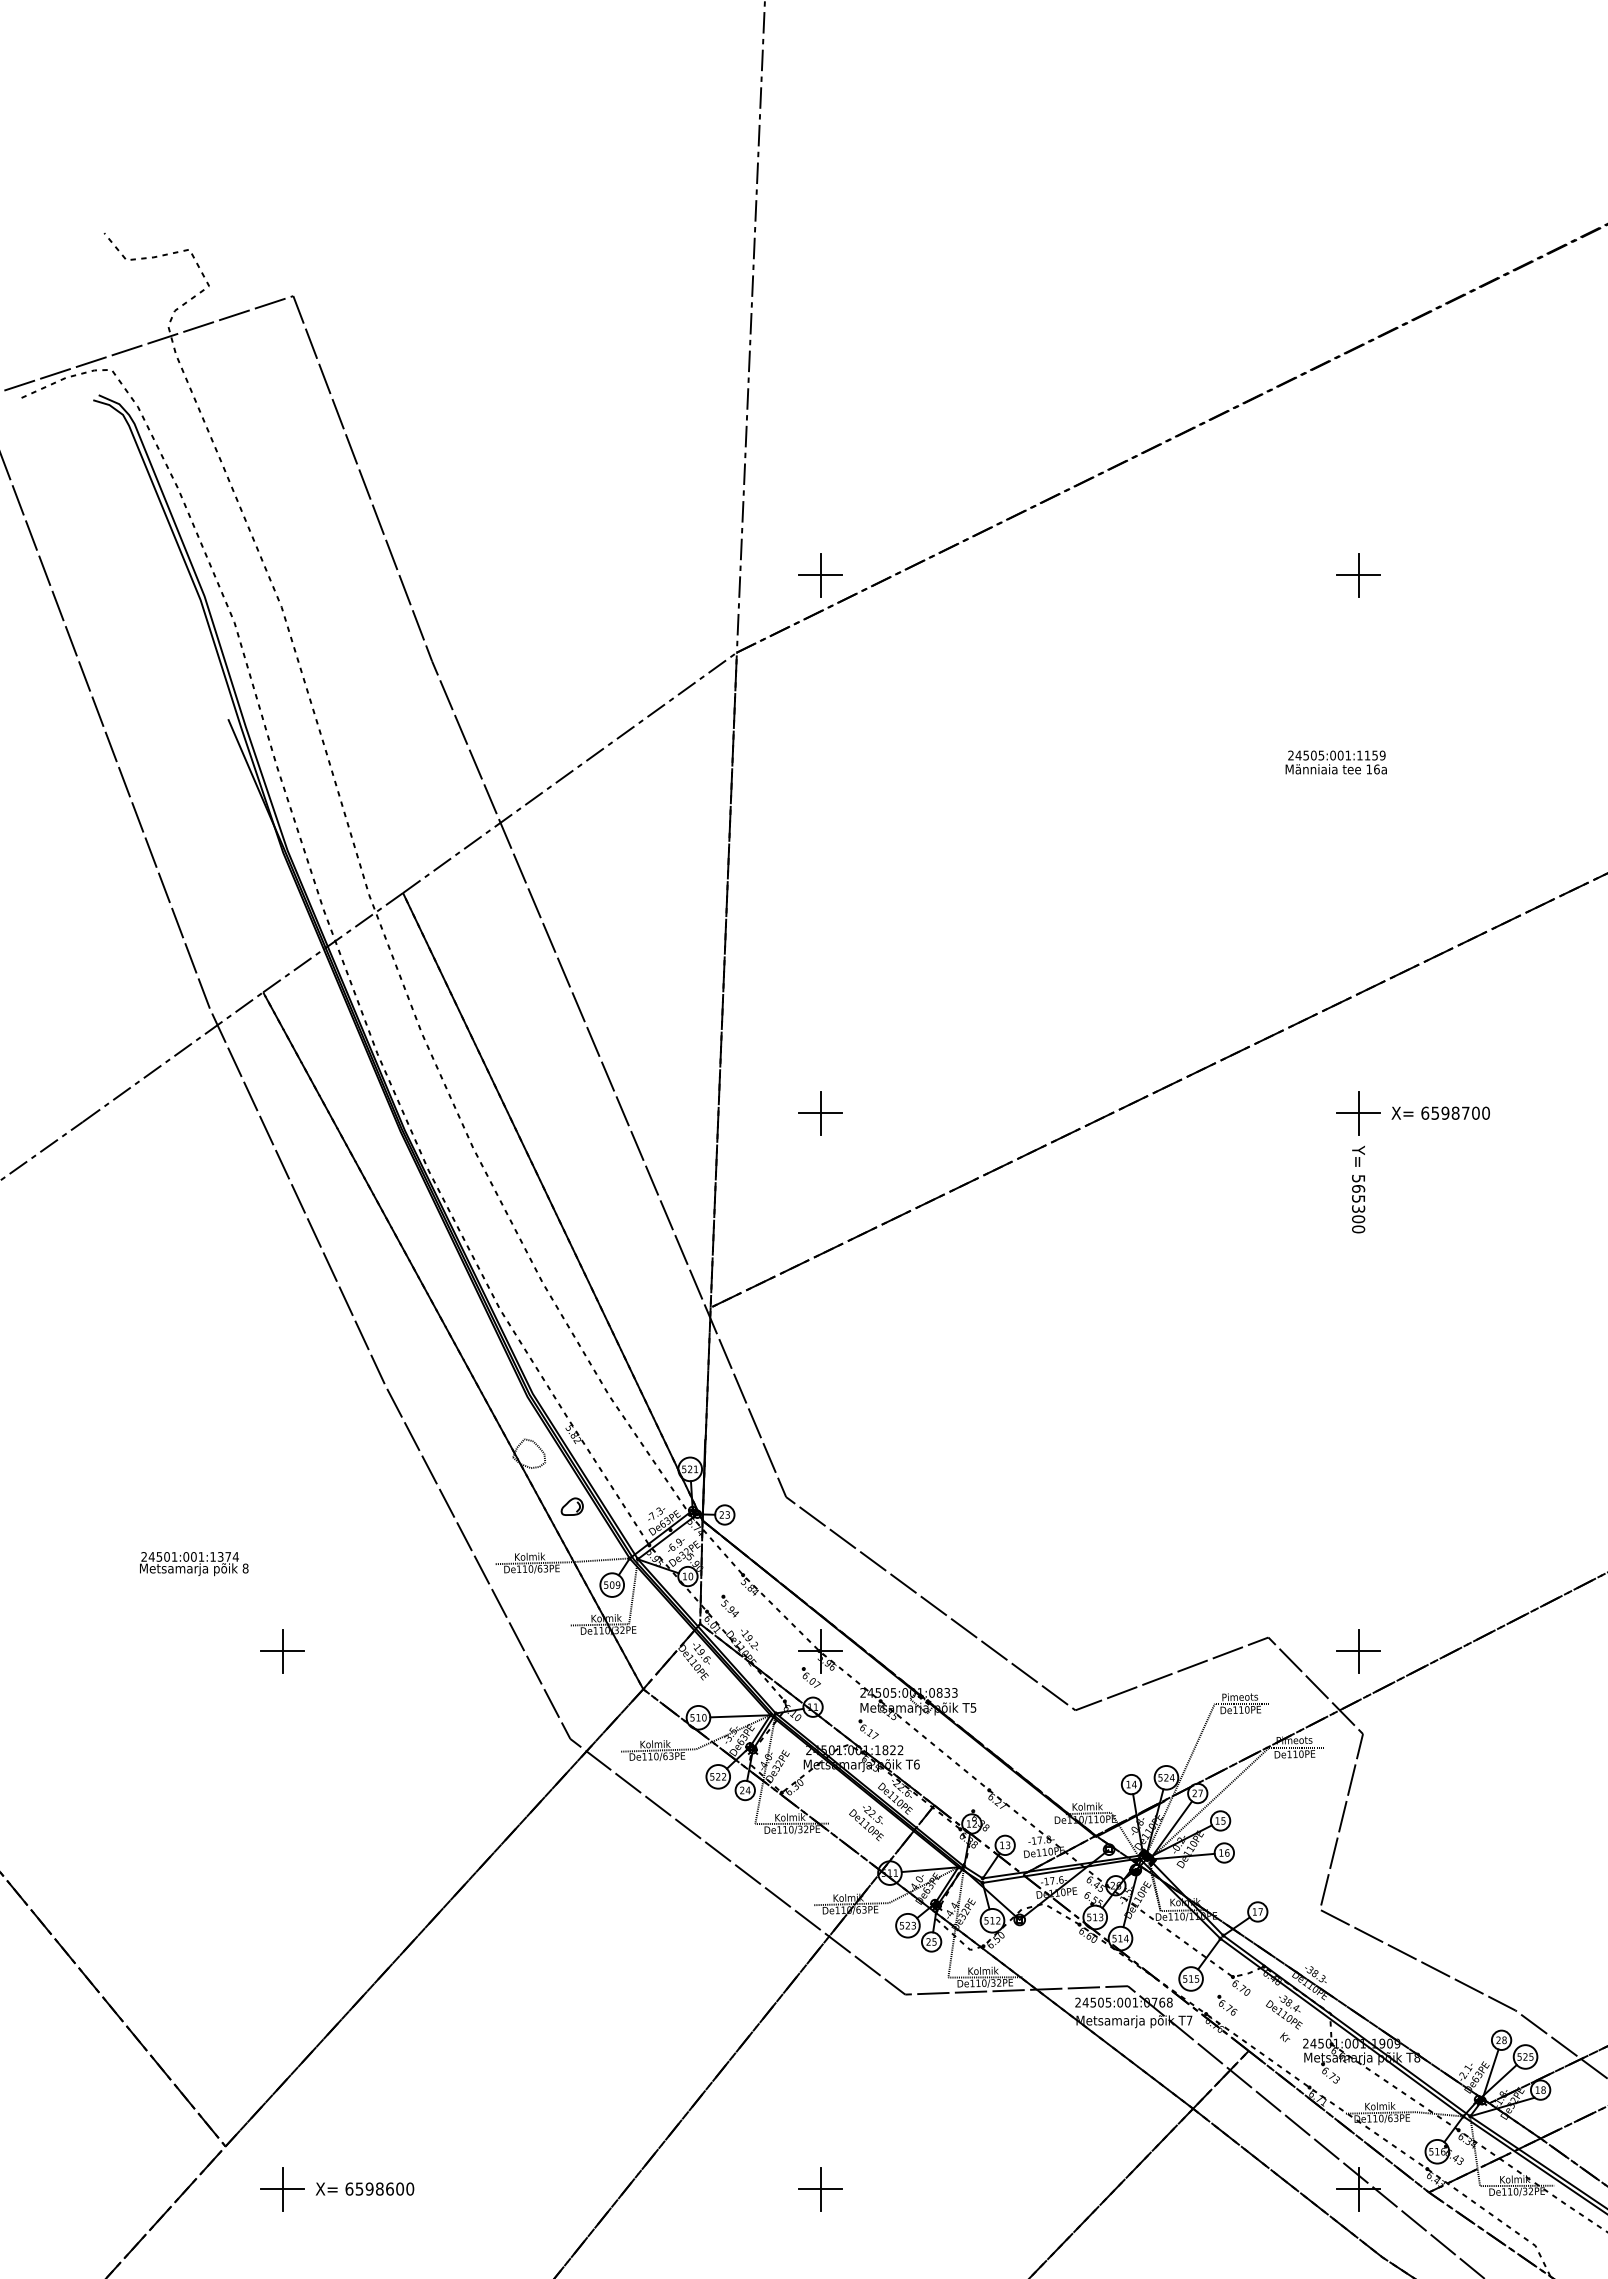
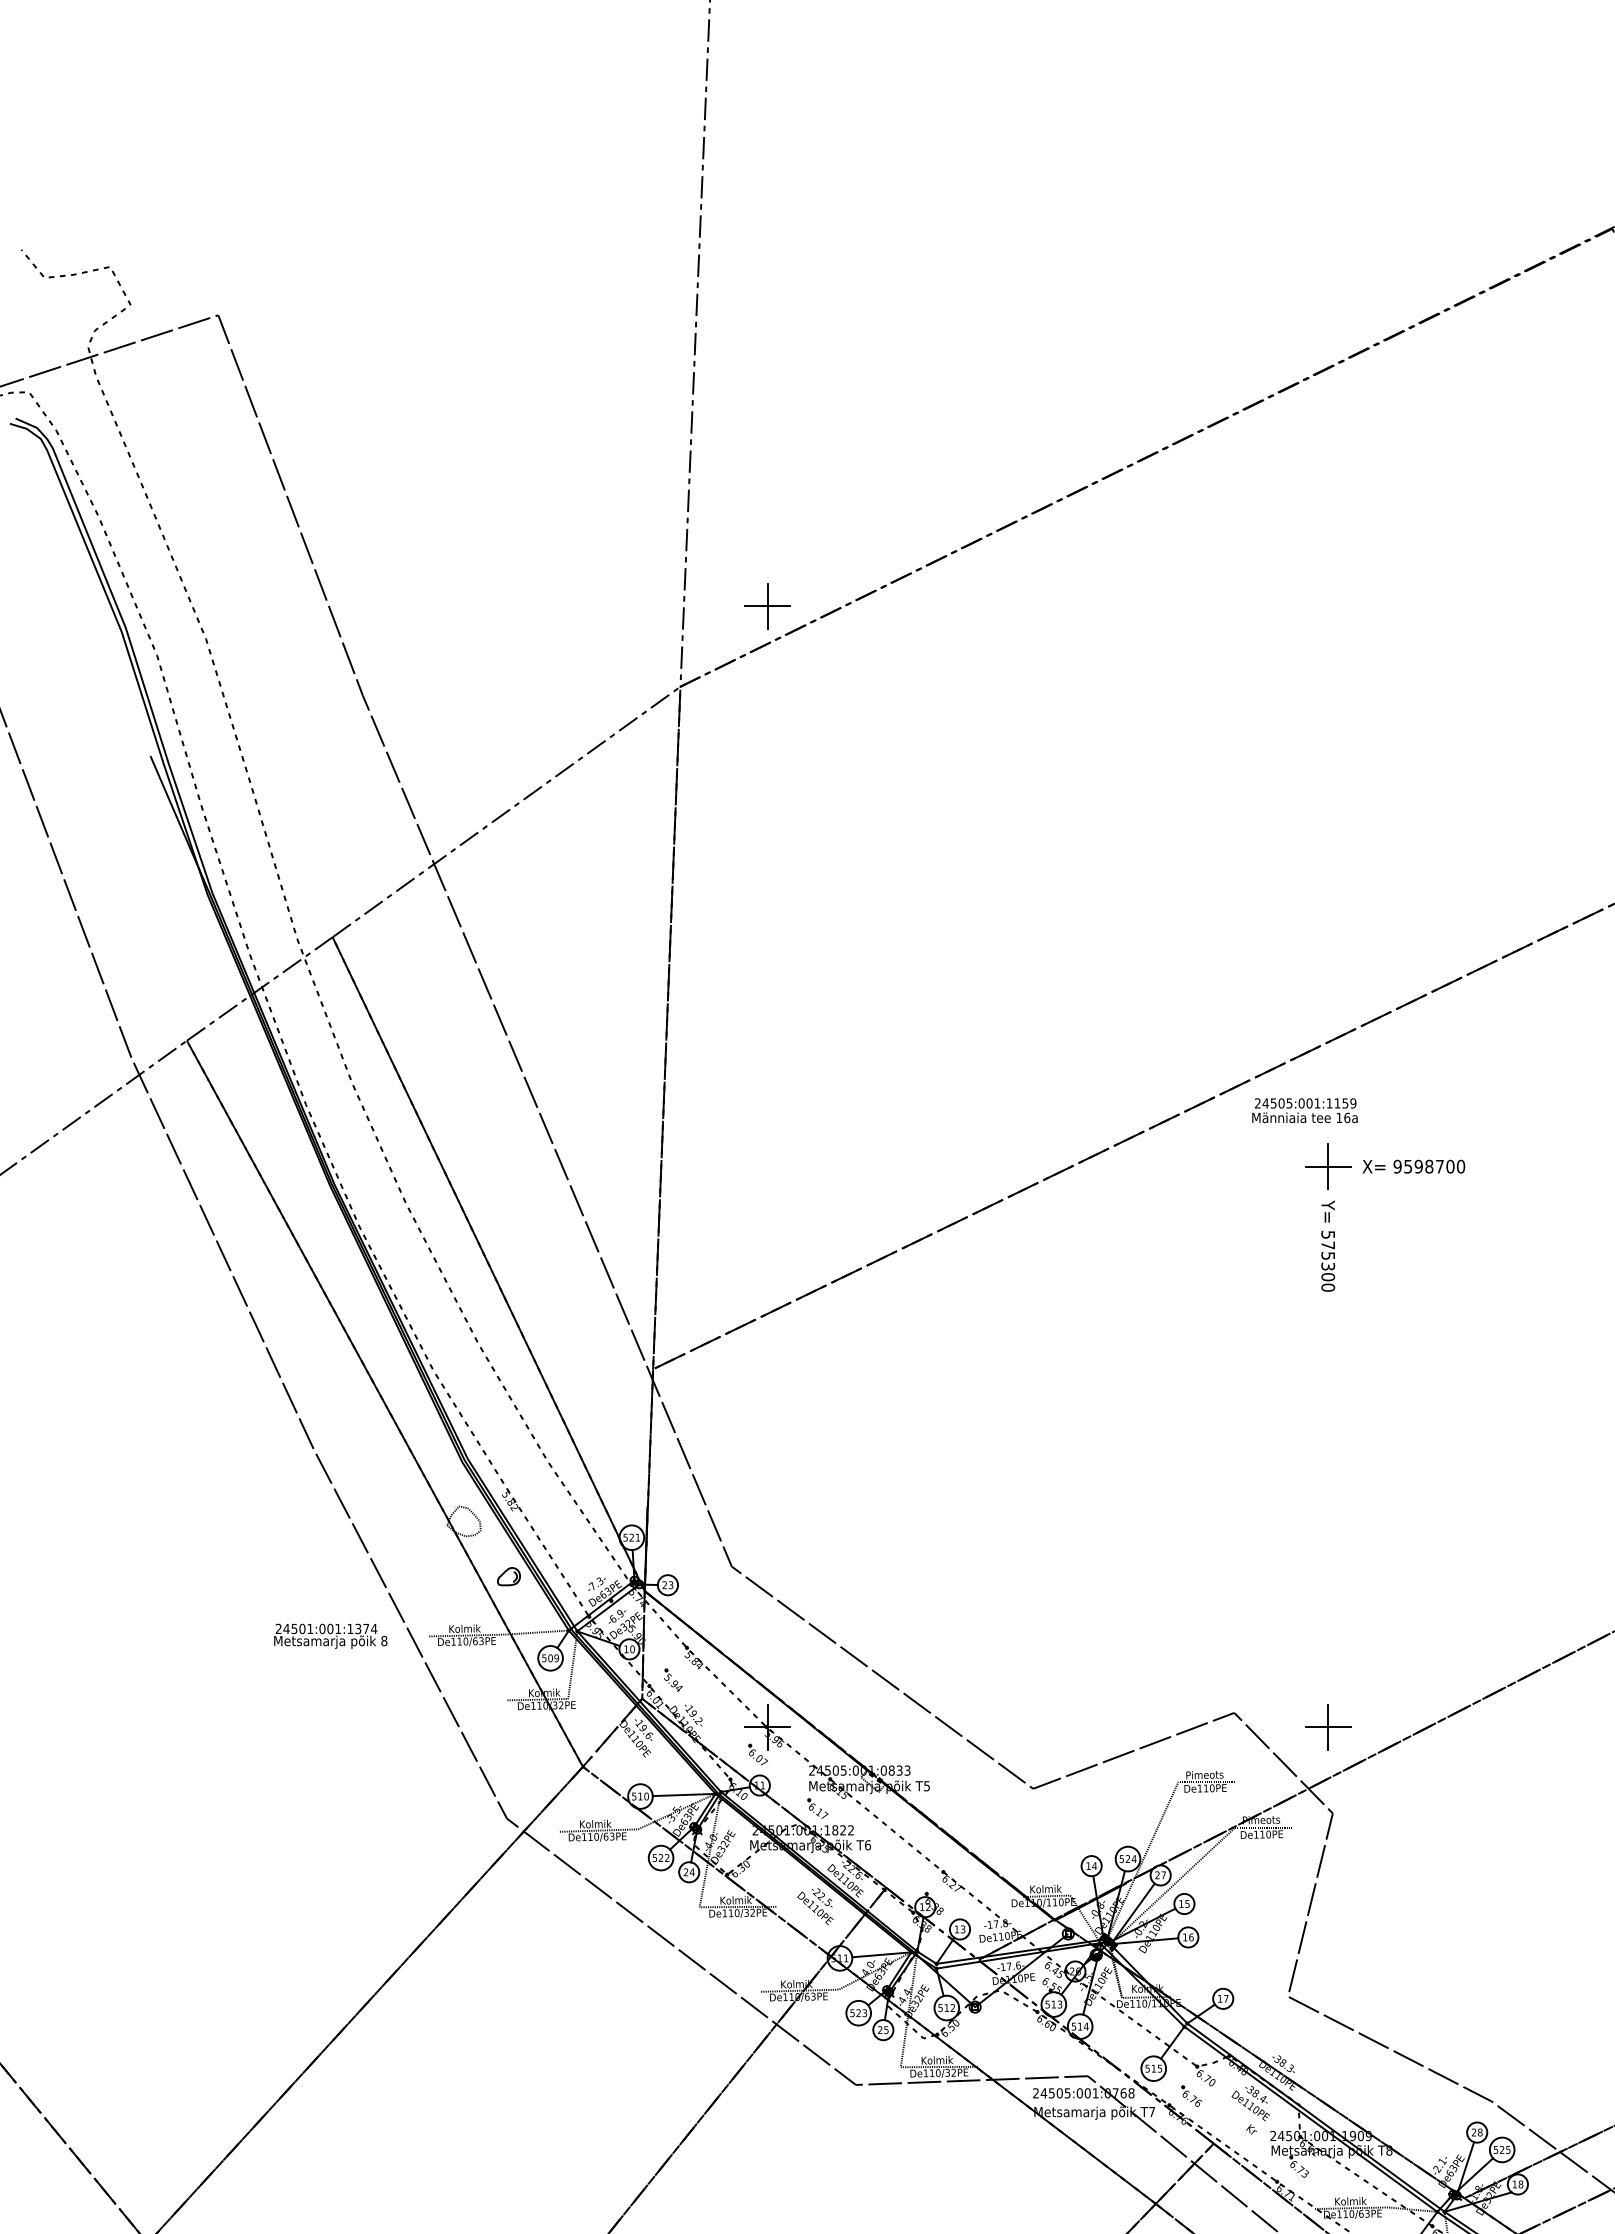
part: (1358, 575) -> (1328, 606), removed
text: (1335, 762) -> (1304, 1110), moved
text: (1425, 1112) -> (1397, 1165), 6598700 -> 9598700
part: (820, 1113) -> (767, 1166), removed
text: (1358, 1188) -> (1328, 1245), 565300 -> 575300
text: (194, 1564) -> (331, 1636), moved
part: (282, 1651) -> (207, 1727), removed

